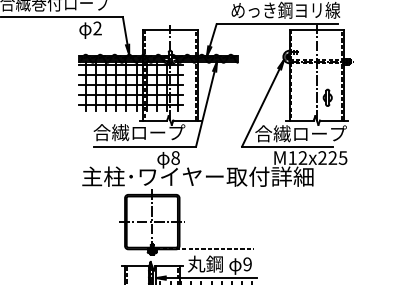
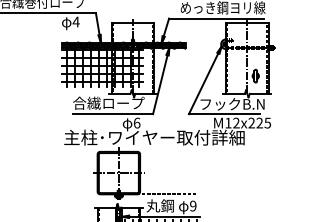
text: (97, 28) -> (76, 22), 2 -> 4
text: (300, 133) -> (234, 103), 合繊ロープ -> フックB.N
text: (175, 157) -> (136, 122), 8 -> 6

